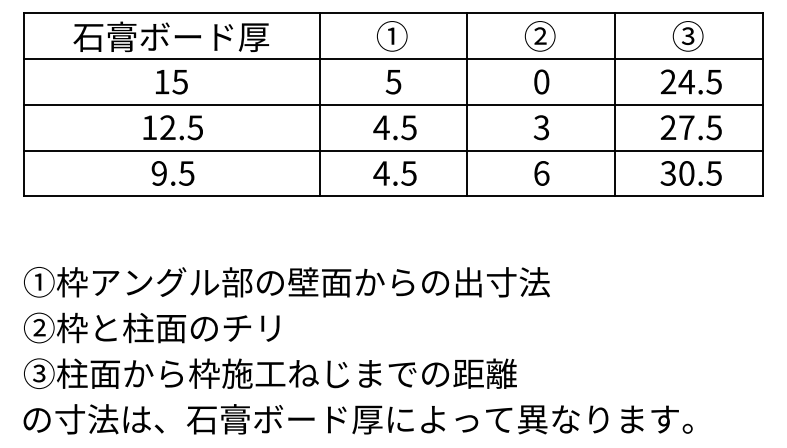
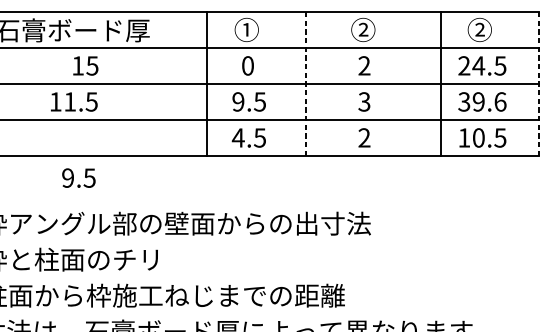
text: (687, 36) -> (479, 30), ③ -> ②
text: (393, 81) -> (247, 65), 5 -> 0
text: (541, 81) -> (364, 65), 0 -> 2
text: (171, 82) -> (85, 66), moved
line: (319, 104) -> (206, 83), moved
line: (615, 104) -> (440, 83), moved
line: (467, 105) -> (306, 84), solid -> dashed
line: (763, 105) -> (539, 84), solid -> dashed
text: (167, 127) -> (69, 101), 12.5 -> 11.5
text: (381, 127) -> (238, 101), 4.5 -> 9.5
text: (691, 127) -> (482, 101), 27.5 -> 39.6
text: (172, 173) -> (78, 178), moved
text: (541, 173) -> (364, 137), 6 -> 2
text: (667, 173) -> (463, 137), 30.5 -> 10.5

